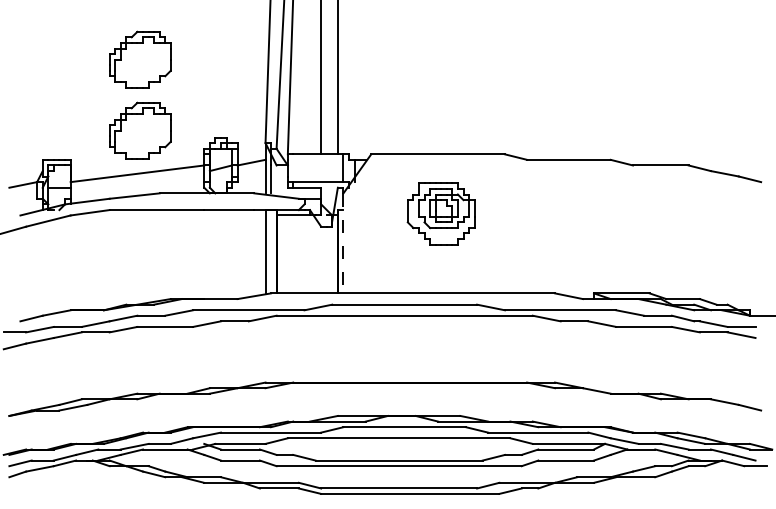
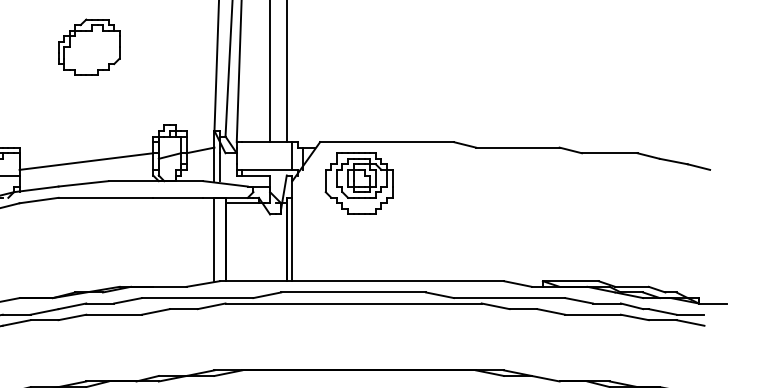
part: (140, 130) -> (89, 118), removed
part: (440, 213) -> (358, 183), moved
line: (343, 243) -> (292, 231), dashed -> solid

